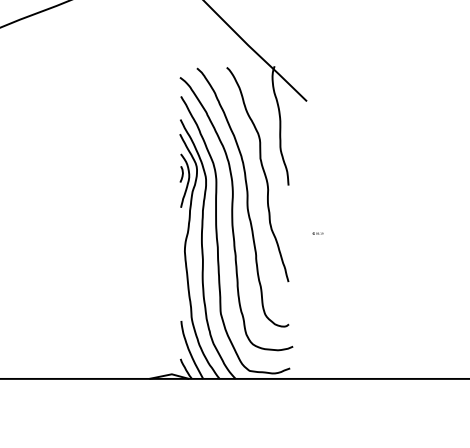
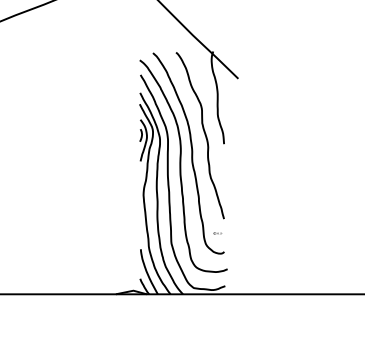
part: (317, 233) -> (217, 233), moved

